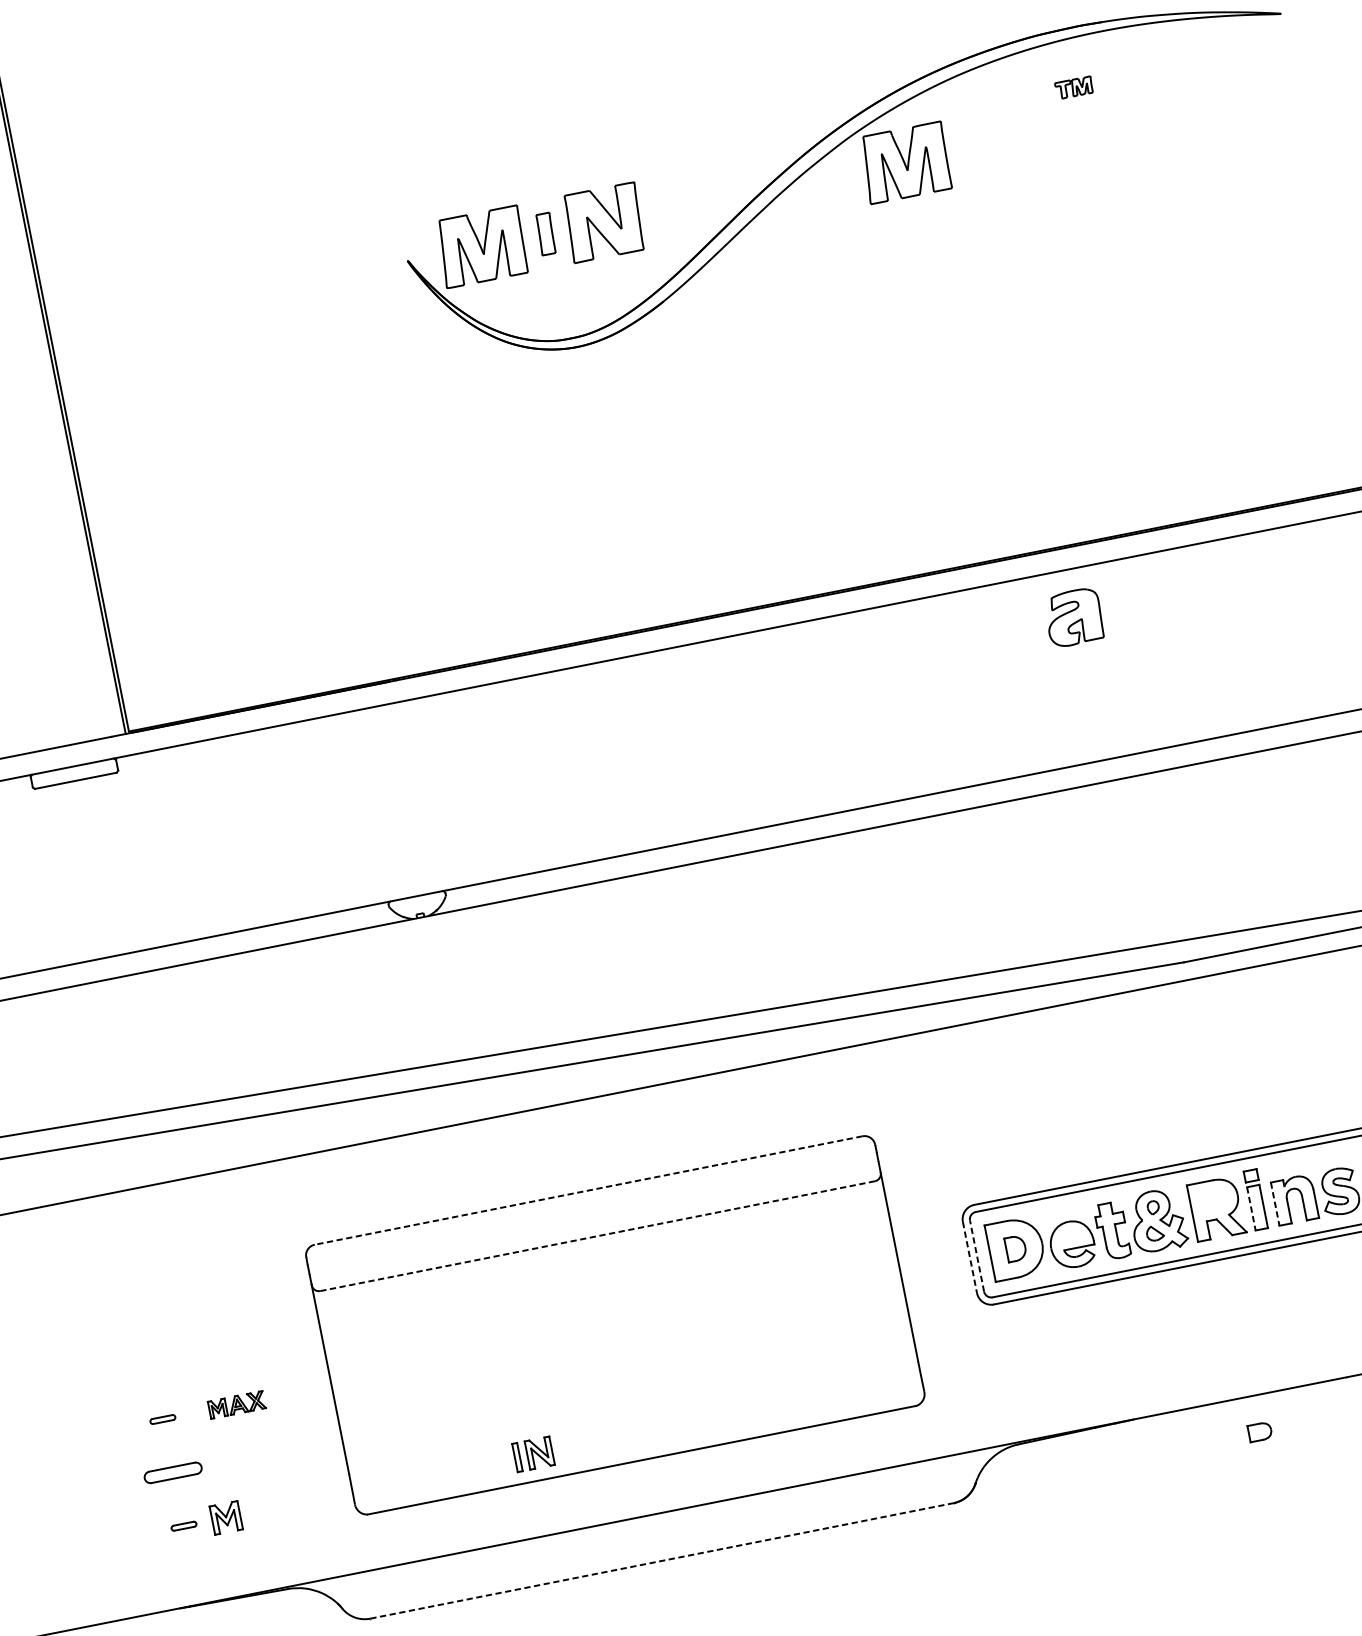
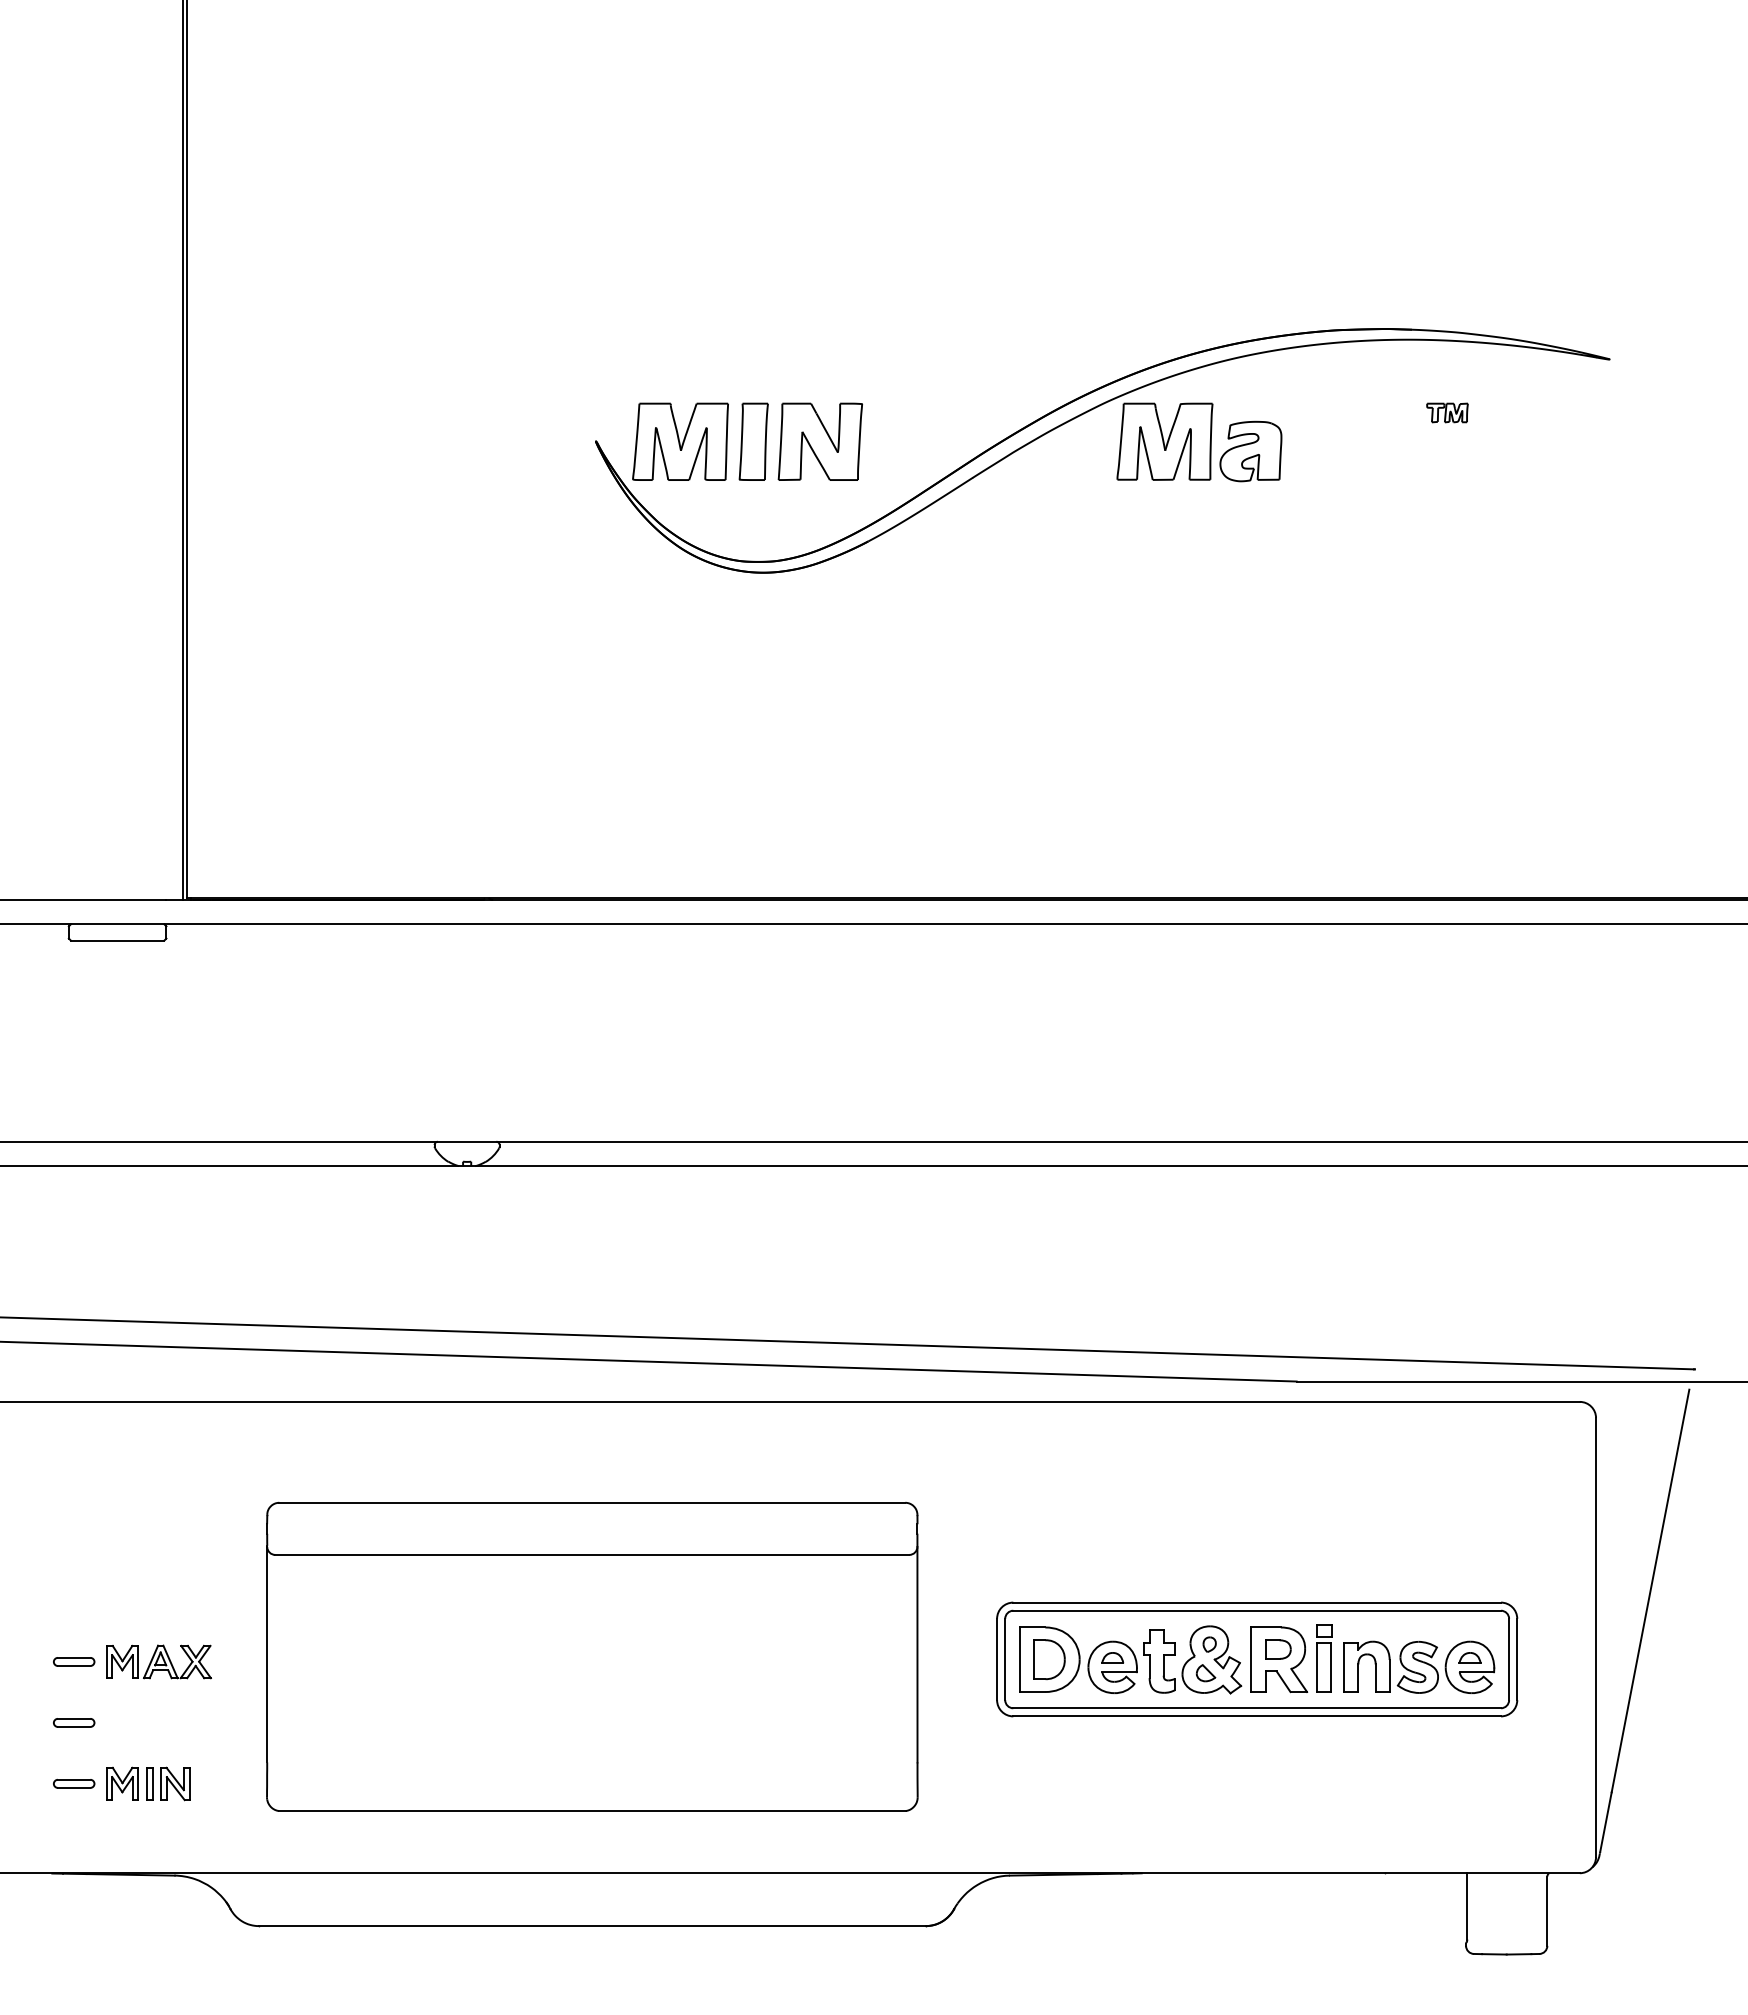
part: (1074, 87) -> (1447, 412), moved
part: (545, 233) -> (753, 441), size x1.67
part: (1073, 617) -> (1250, 451), moved
line: (588, 1190) -> (592, 1502), dashed -> solid
line: (1275, 1204) -> (1344, 1667), dashed -> solid
line: (1251, 1208) -> (1317, 1667), dashed -> solid
line: (597, 1235) -> (592, 1554), dashed -> solid
part: (1070, 1235) -> (1112, 1657), added
part: (1015, 1248) -> (1049, 1659), size x1.43
line: (977, 1256) -> (1005, 1659), dashed -> solid
line: (970, 1257) -> (997, 1659), dashed -> solid
part: (236, 1404) -> (158, 1661), size x1.67
part: (163, 1419) -> (74, 1661), size x1.43
part: (1260, 1431) -> (1278, 1649), moved
part: (533, 1453) -> (168, 1783), moved
part: (173, 1472) -> (74, 1722), size x0.62
part: (184, 1525) -> (74, 1783), size x1.43
line: (662, 1561) -> (592, 1926), dashed -> solid

